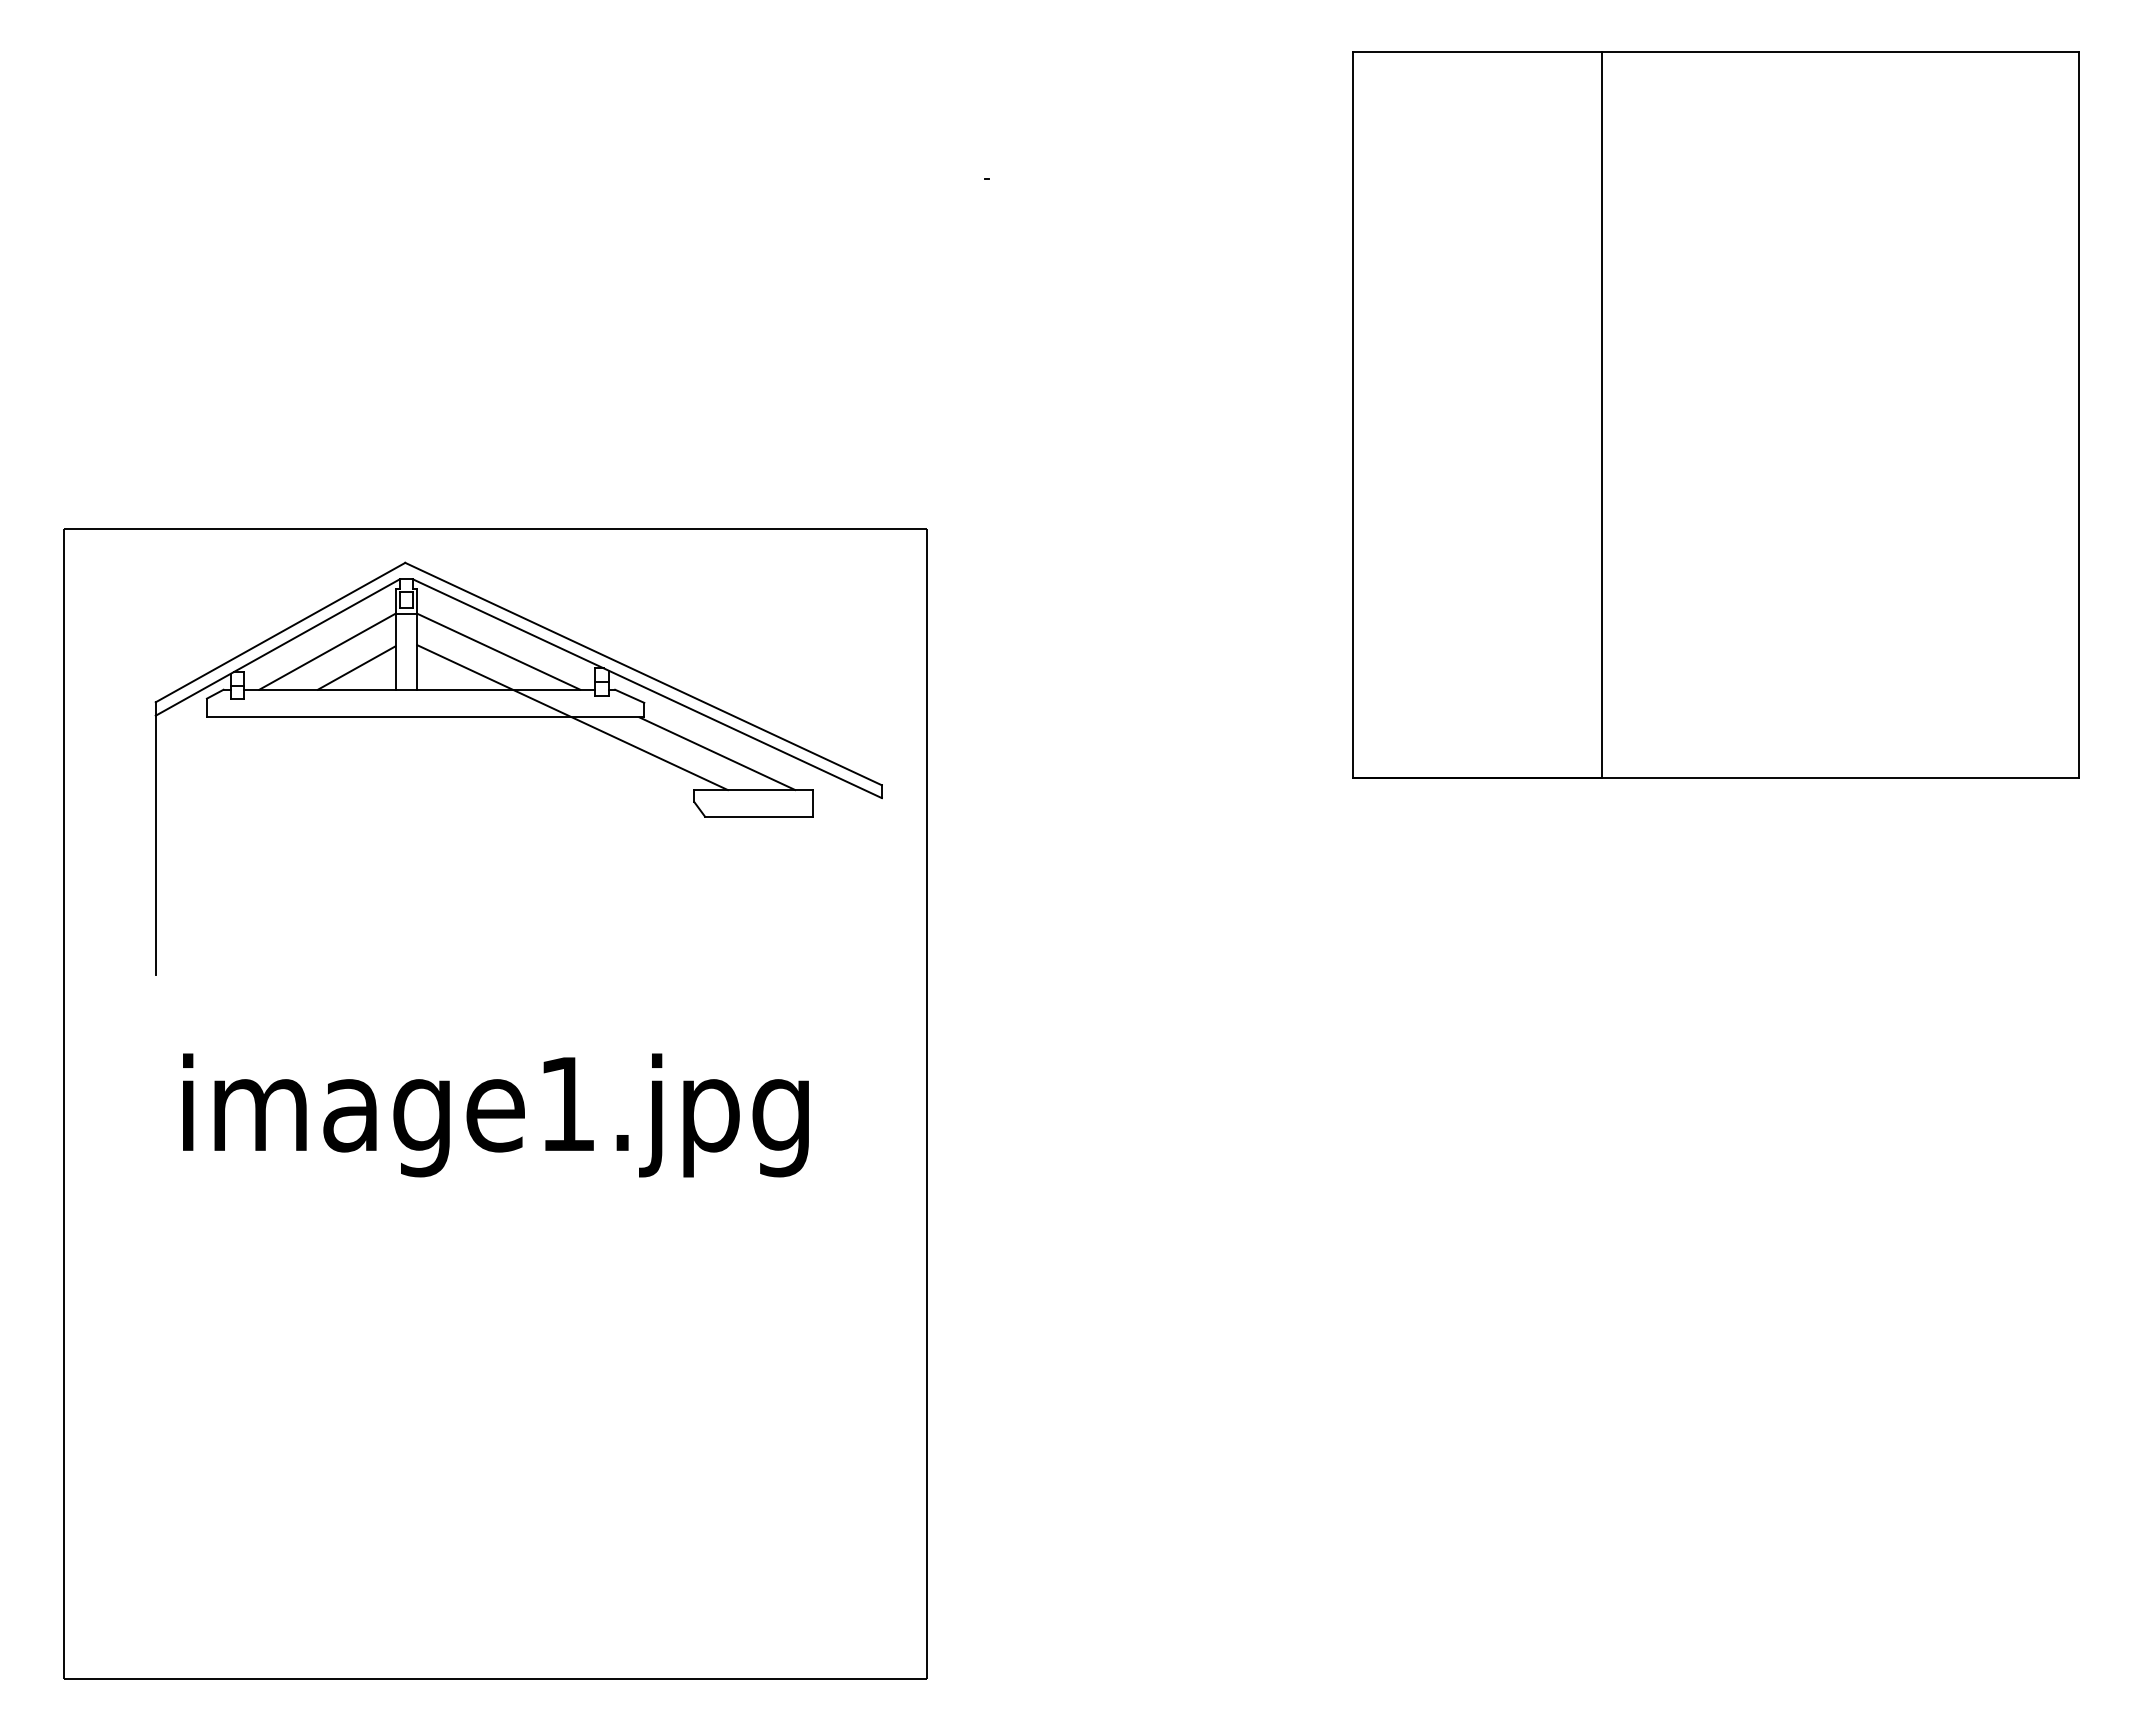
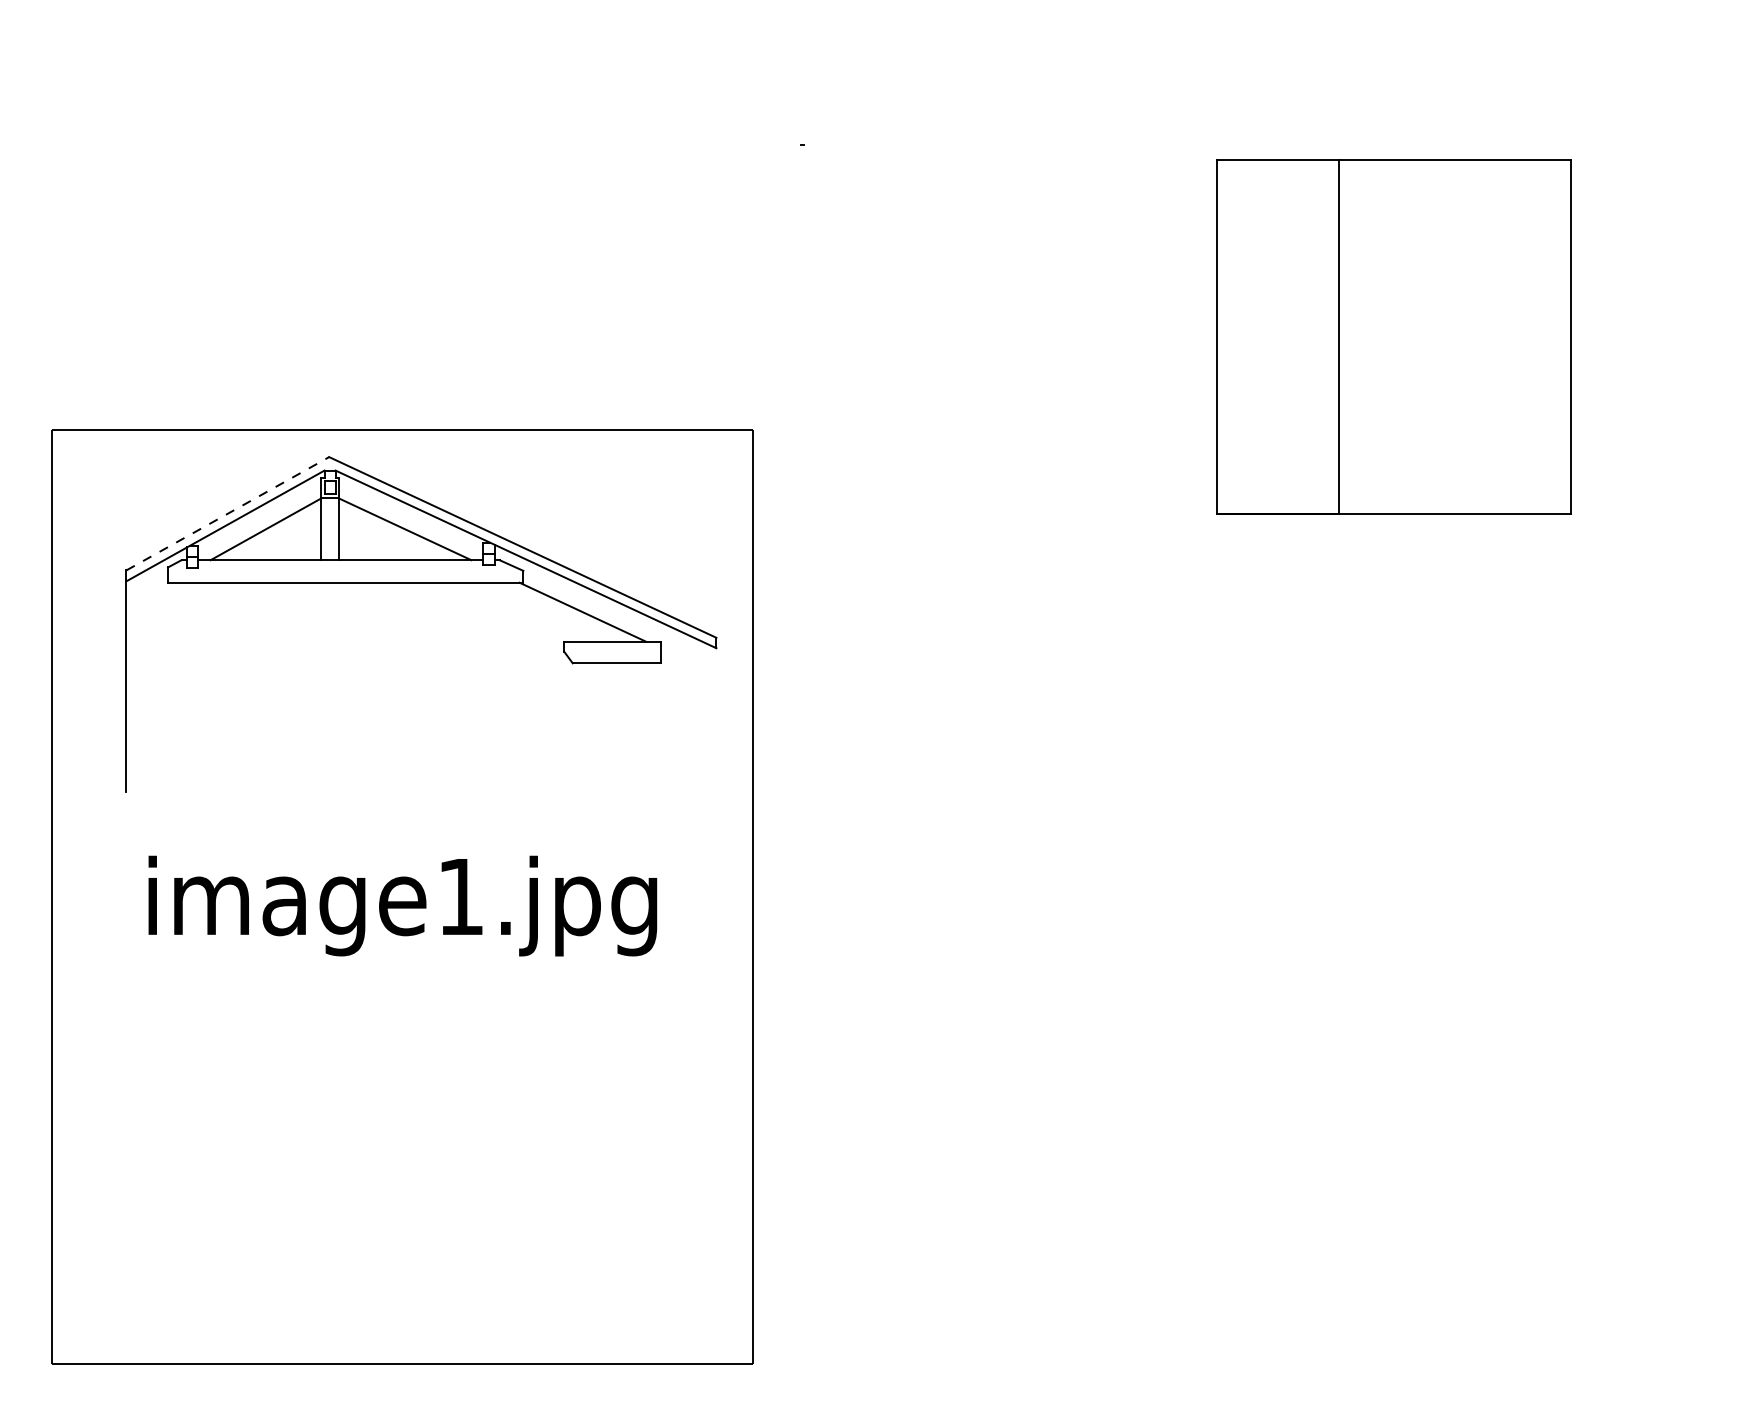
part: (1715, 414) -> (1393, 336), size x0.6
line: (280, 632) -> (227, 513), solid -> dashed
line: (356, 667) -> (289, 542), removed
line: (572, 717) -> (465, 582), removed

